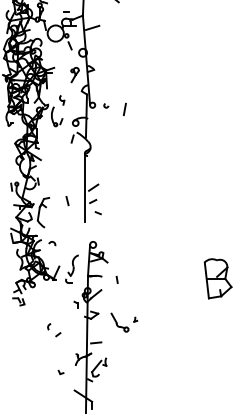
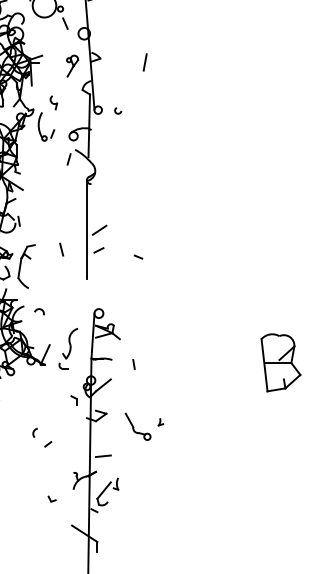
line: (124, 109) -> (144, 62), moved
line: (97, 213) -> (137, 257), moved

